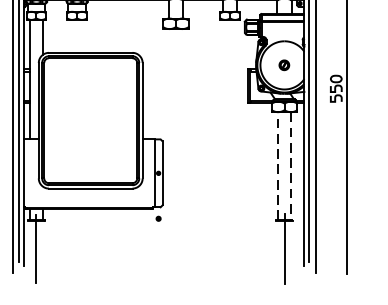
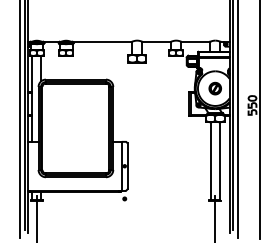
part: (283, 65) -> (214, 88), size x1.67
line: (277, 166) -> (210, 161), dashed -> solid
line: (290, 166) -> (219, 161), dashed -> solid

